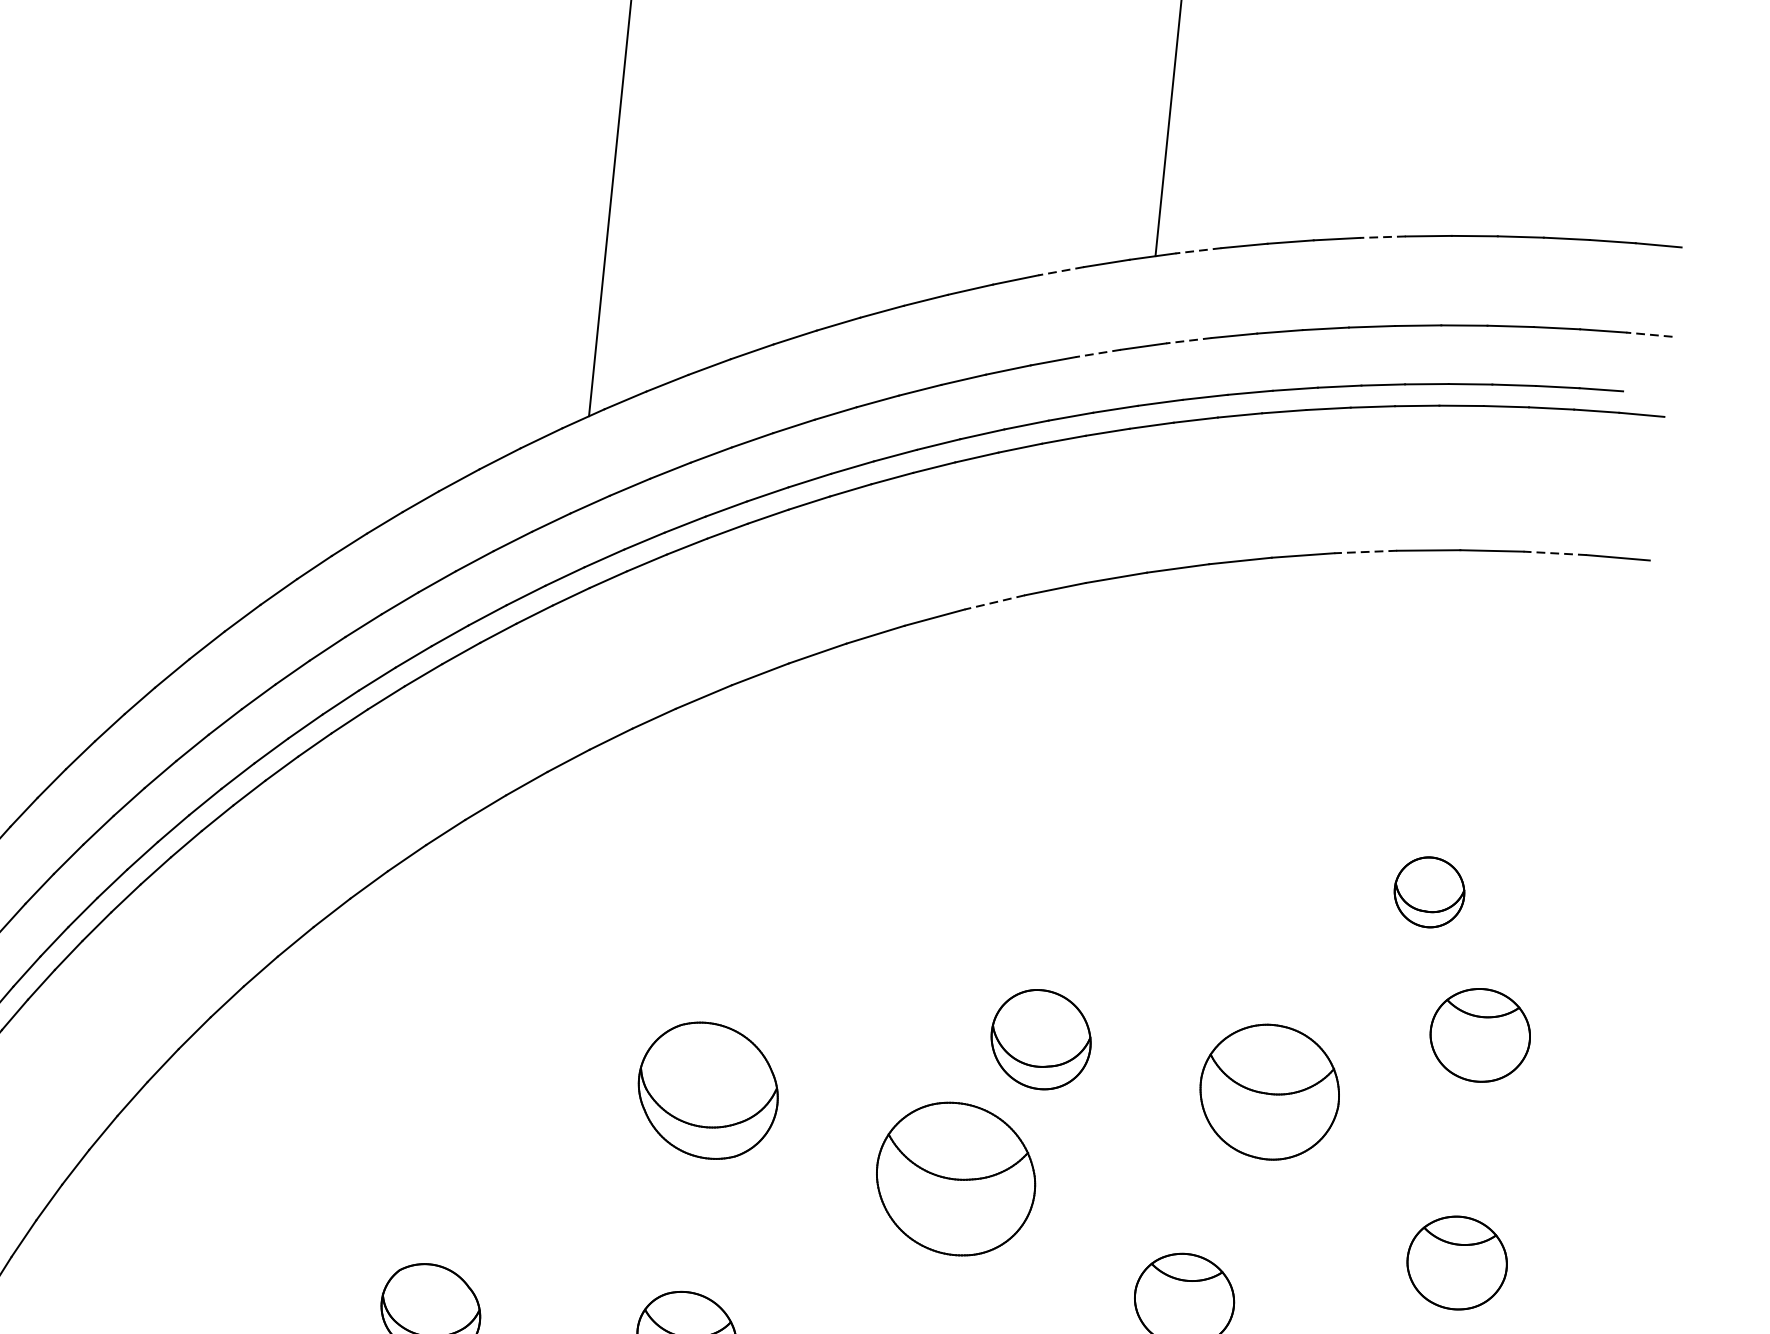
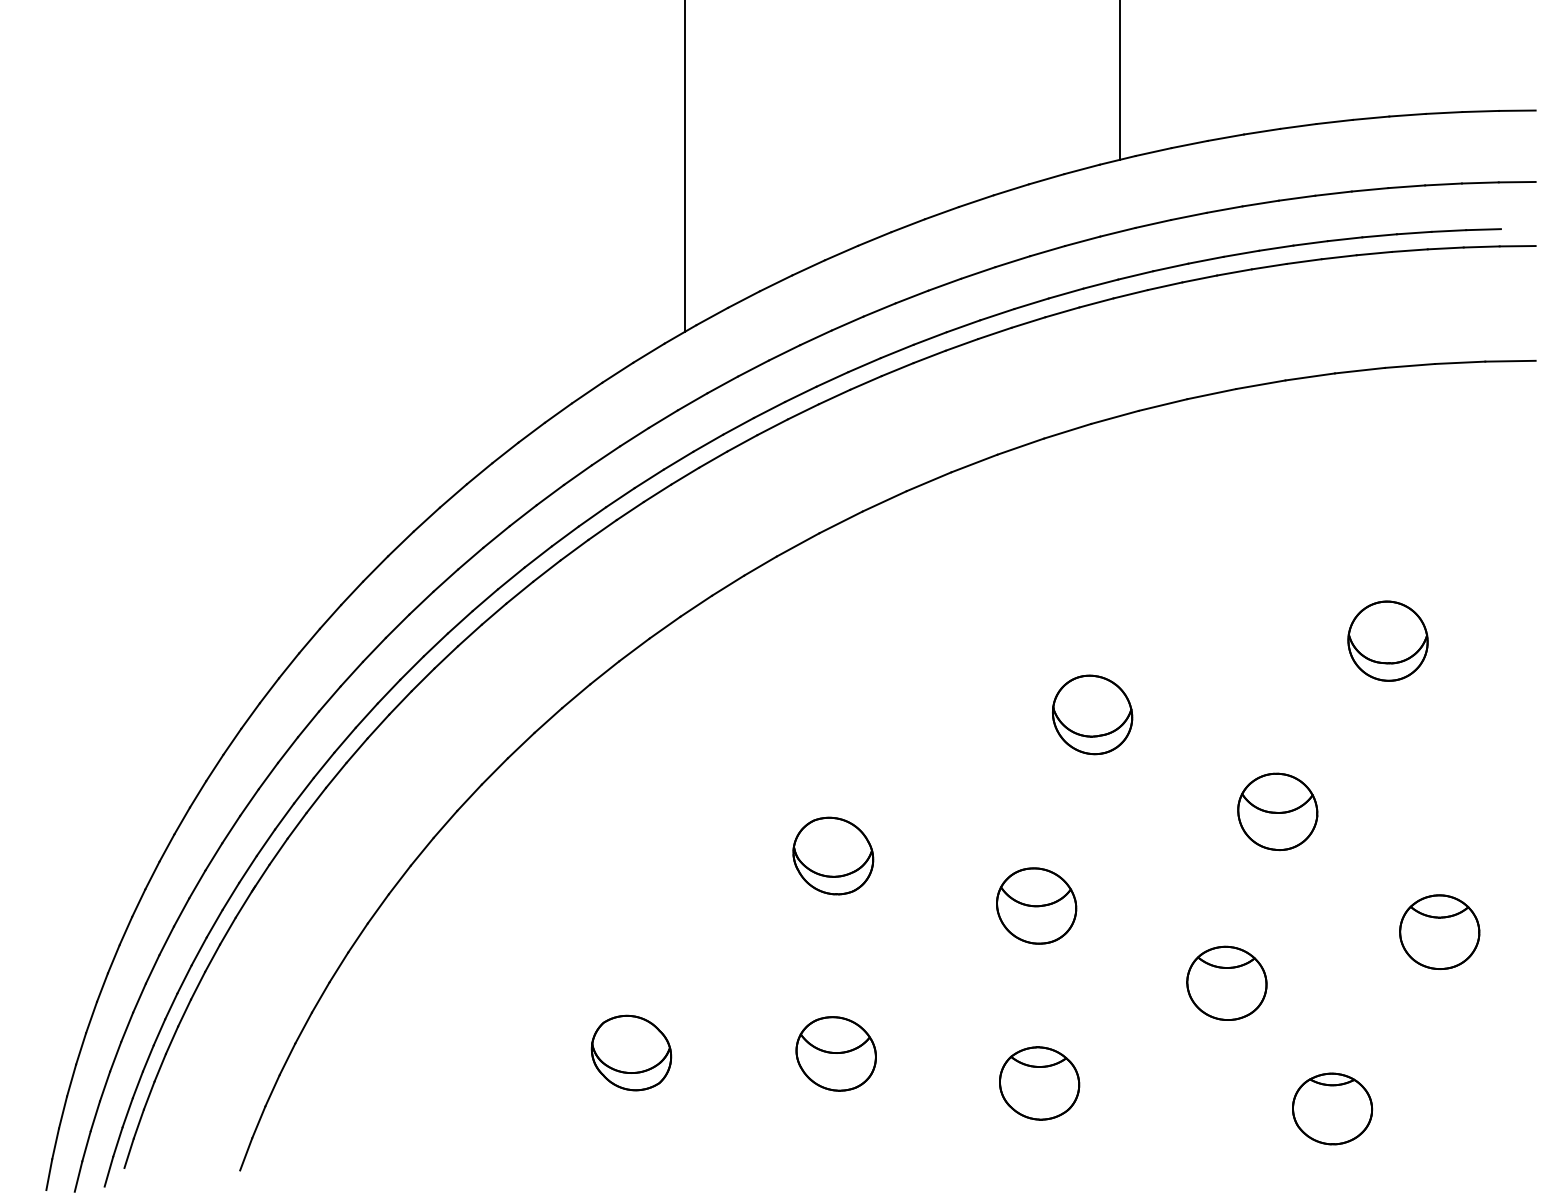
line: (1381, 237) -> (1297, 126), dashed -> solid
line: (1198, 251) -> (1153, 152), dashed -> solid
line: (1060, 271) -> (1046, 179), dashed -> solid
line: (1648, 334) -> (1516, 182), dashed -> solid
line: (1187, 341) -> (1152, 224), dashed -> solid
line: (1098, 353) -> (1082, 241), dashed -> solid
line: (1366, 551) -> (1310, 376), dashed -> solid
line: (1554, 552) -> (1459, 362), dashed -> solid
line: (994, 602) -> (1020, 446), dashed -> solid
part: (1428, 891) -> (1387, 640), size x1.43
part: (1480, 1034) -> (1439, 749), removed
part: (1041, 1039) -> (1092, 714), moved
part: (708, 1090) -> (833, 855), size x0.71
part: (1269, 1091) -> (1277, 811), size x0.71
part: (956, 1178) -> (1036, 905), size x0.62

